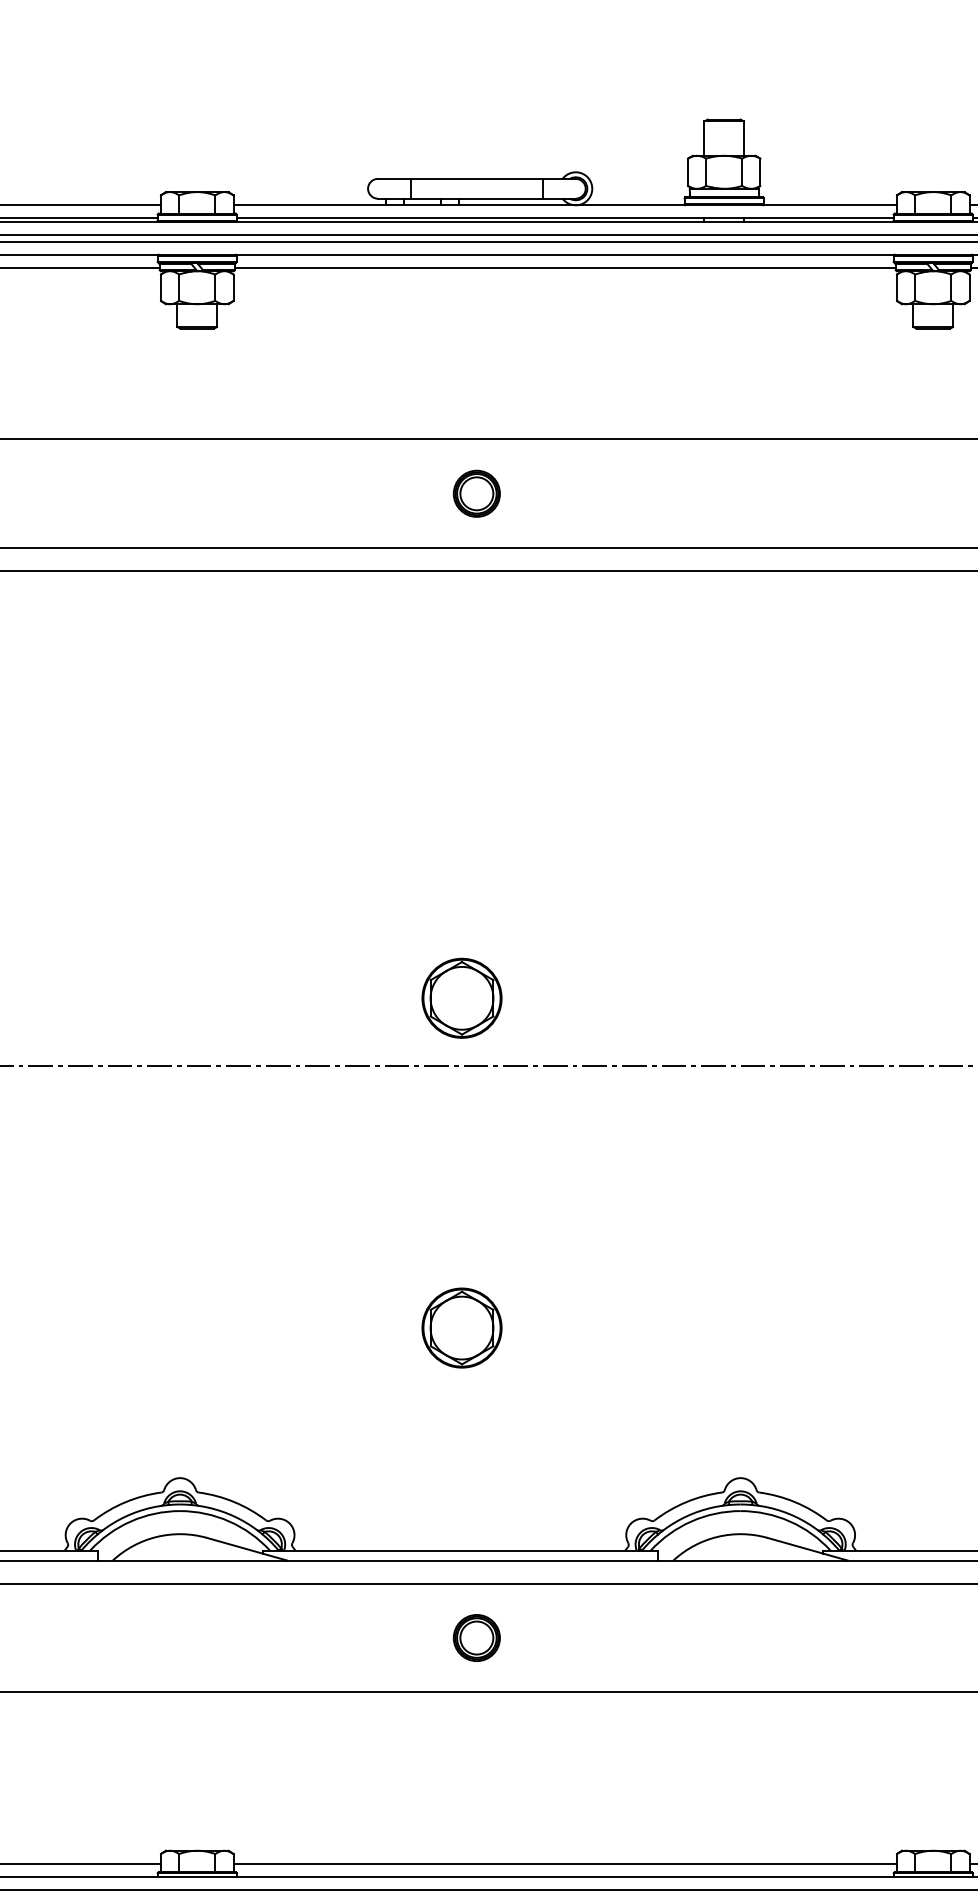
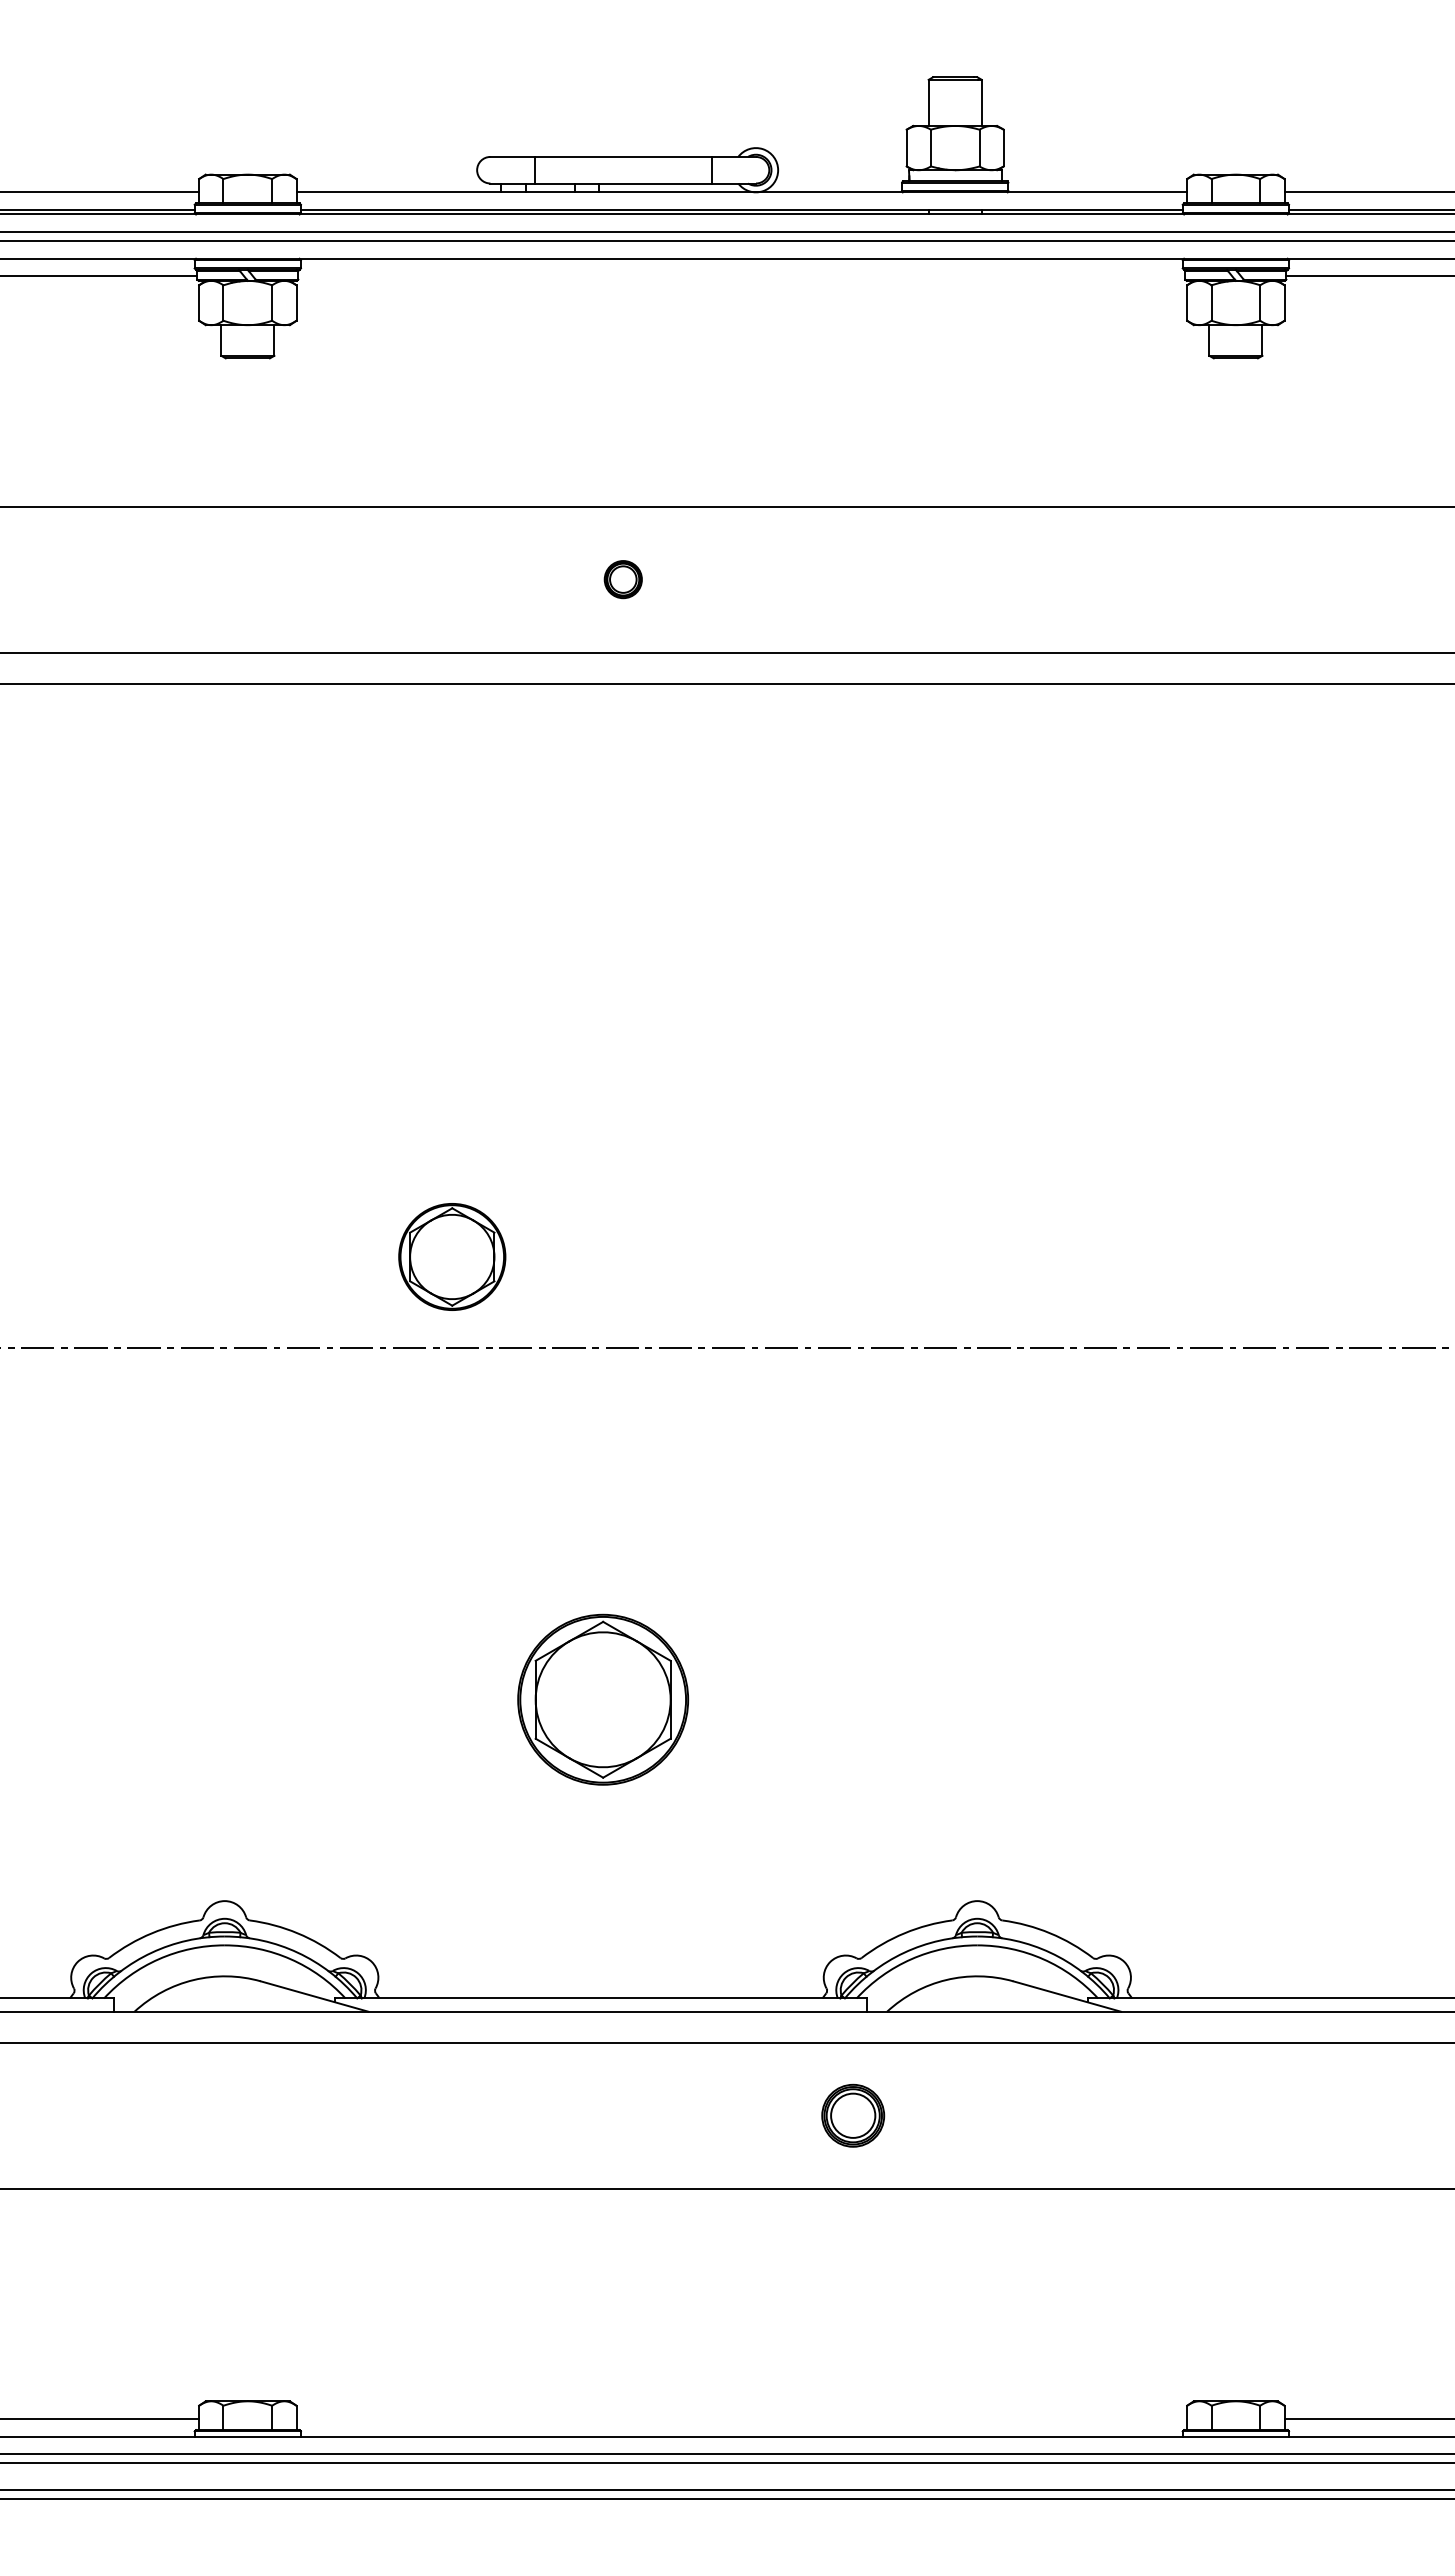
line: (564, 267) -> (741, 276), removed
part: (477, 493) -> (623, 579), size x0.6
part: (462, 997) -> (452, 1256), moved
part: (462, 1327) -> (603, 1699), size x1.6
part: (477, 1637) -> (853, 2115), moved
line: (564, 1864) -> (741, 2419), removed

